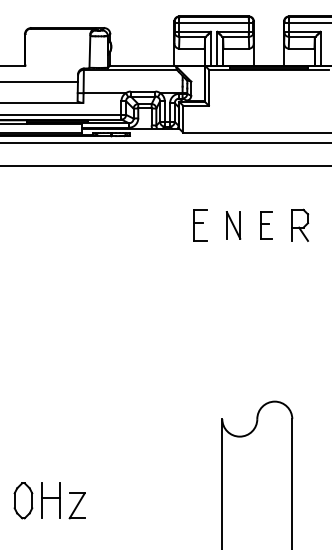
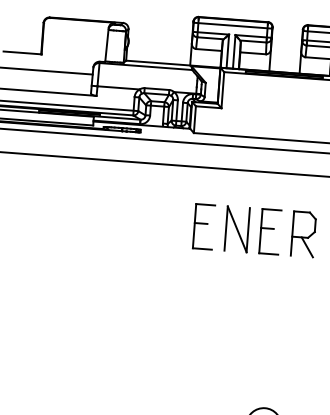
part: (200, 225) -> (204, 226), size x1.43
part: (233, 225) -> (237, 229), size x1.67
part: (266, 225) -> (269, 231), size x1.67
part: (300, 225) -> (303, 234), size x1.43

